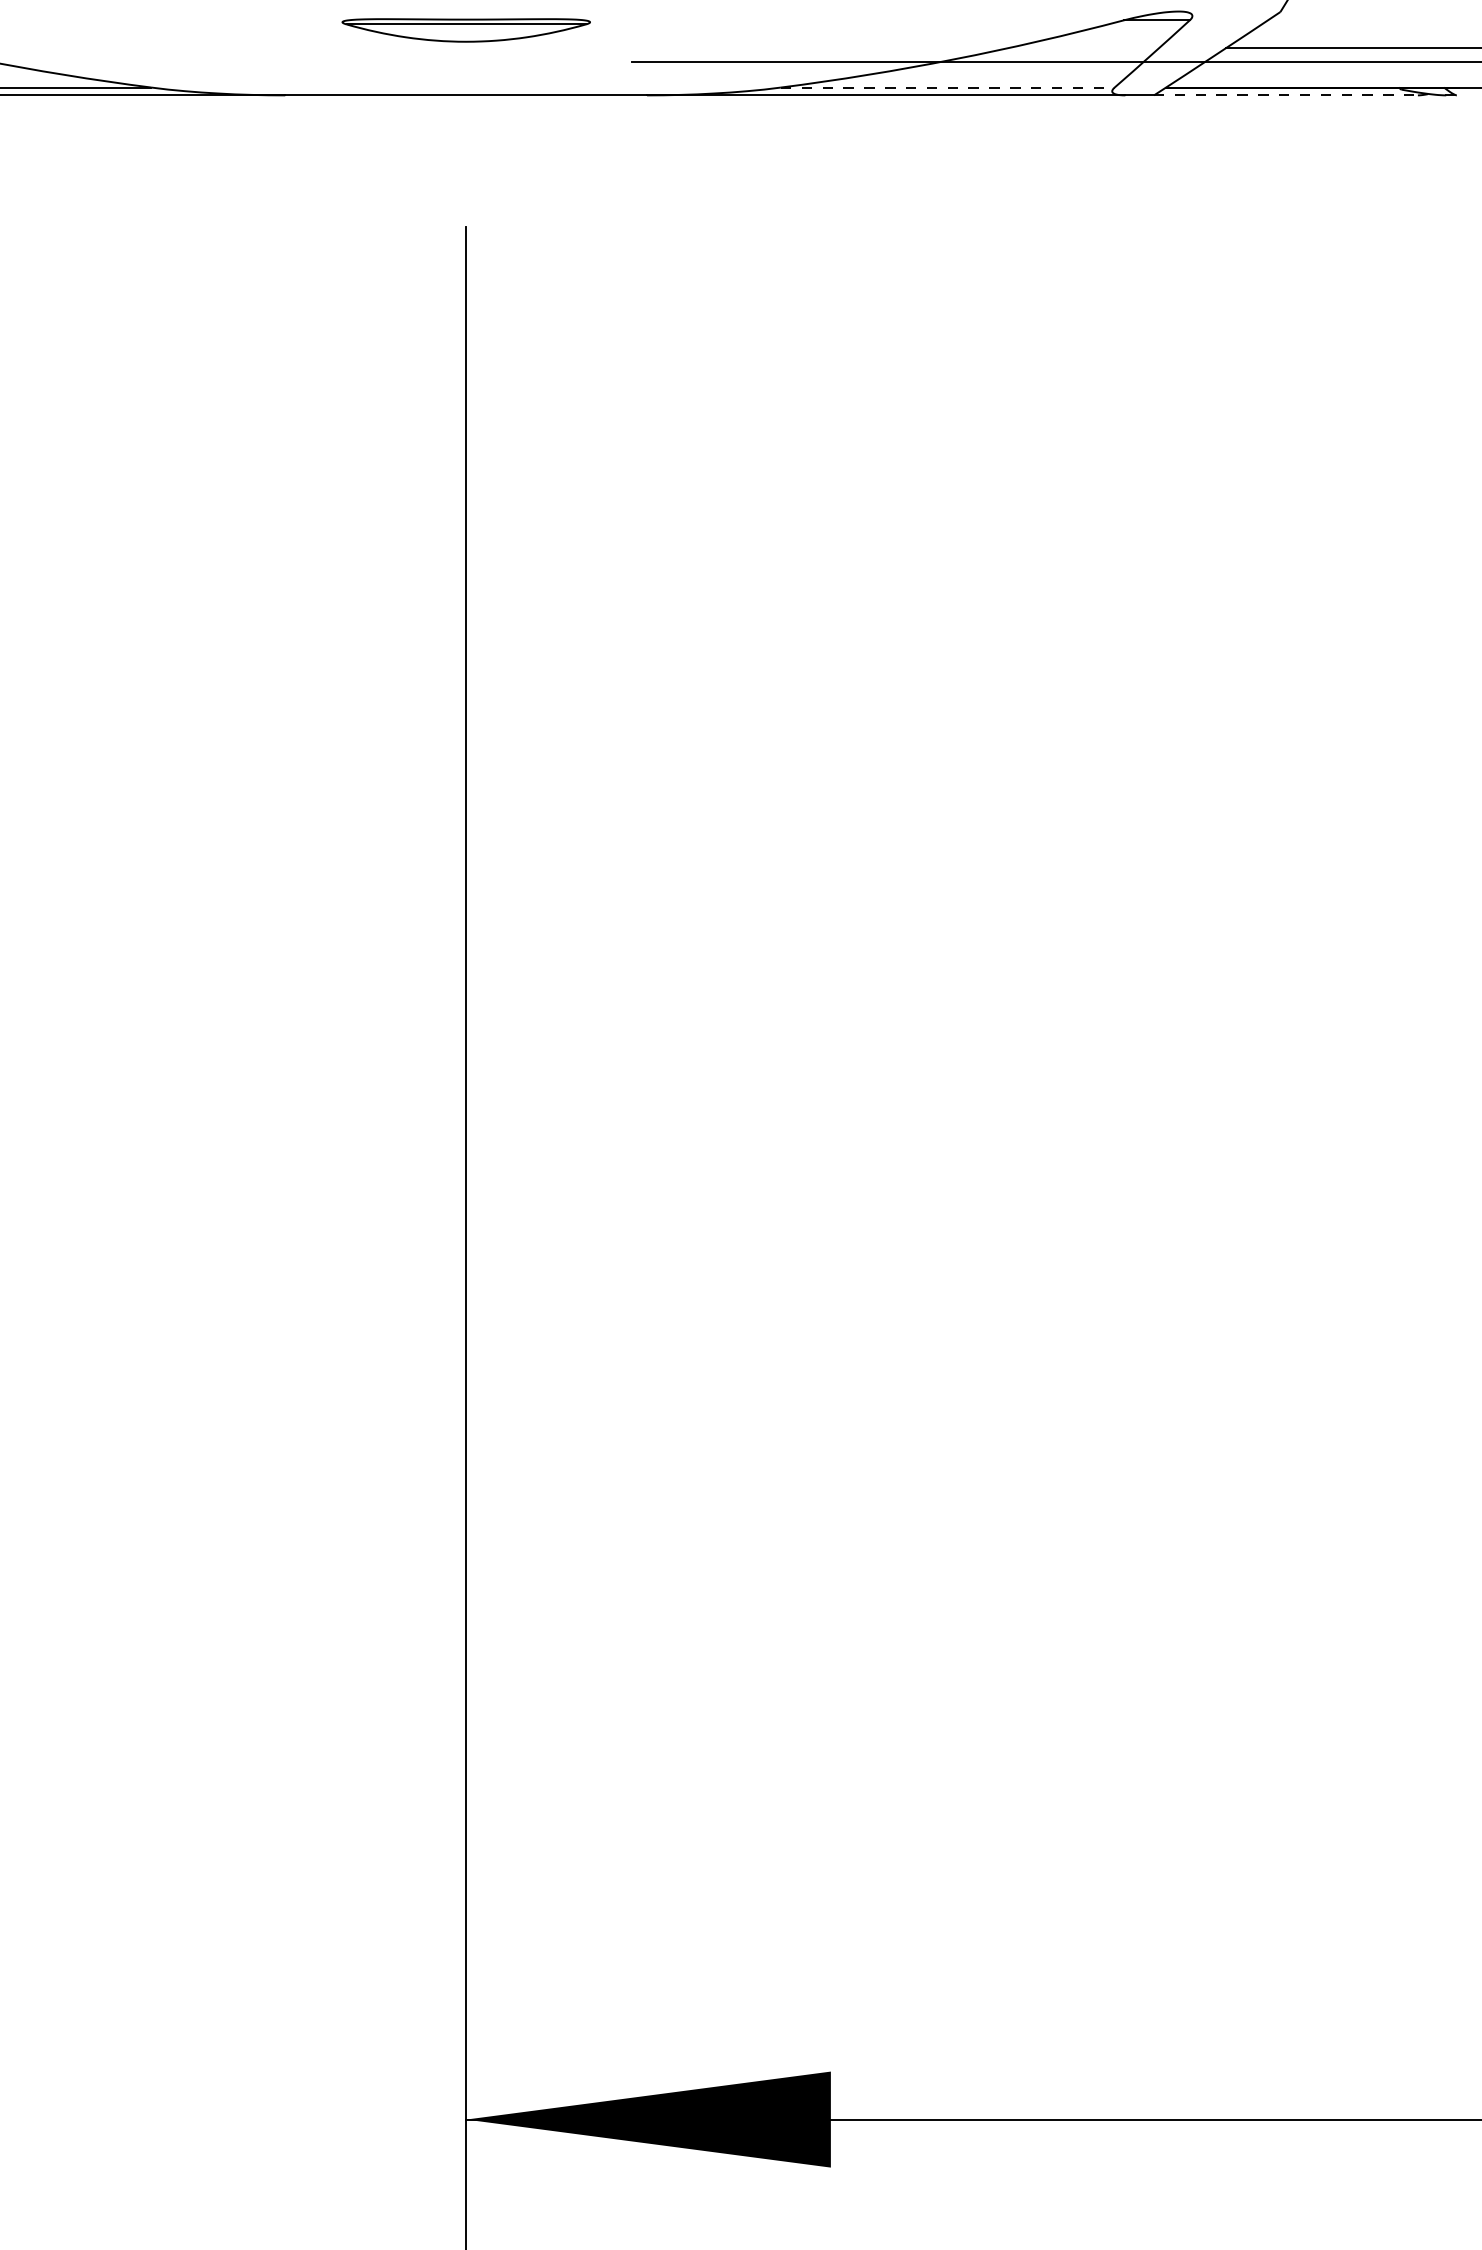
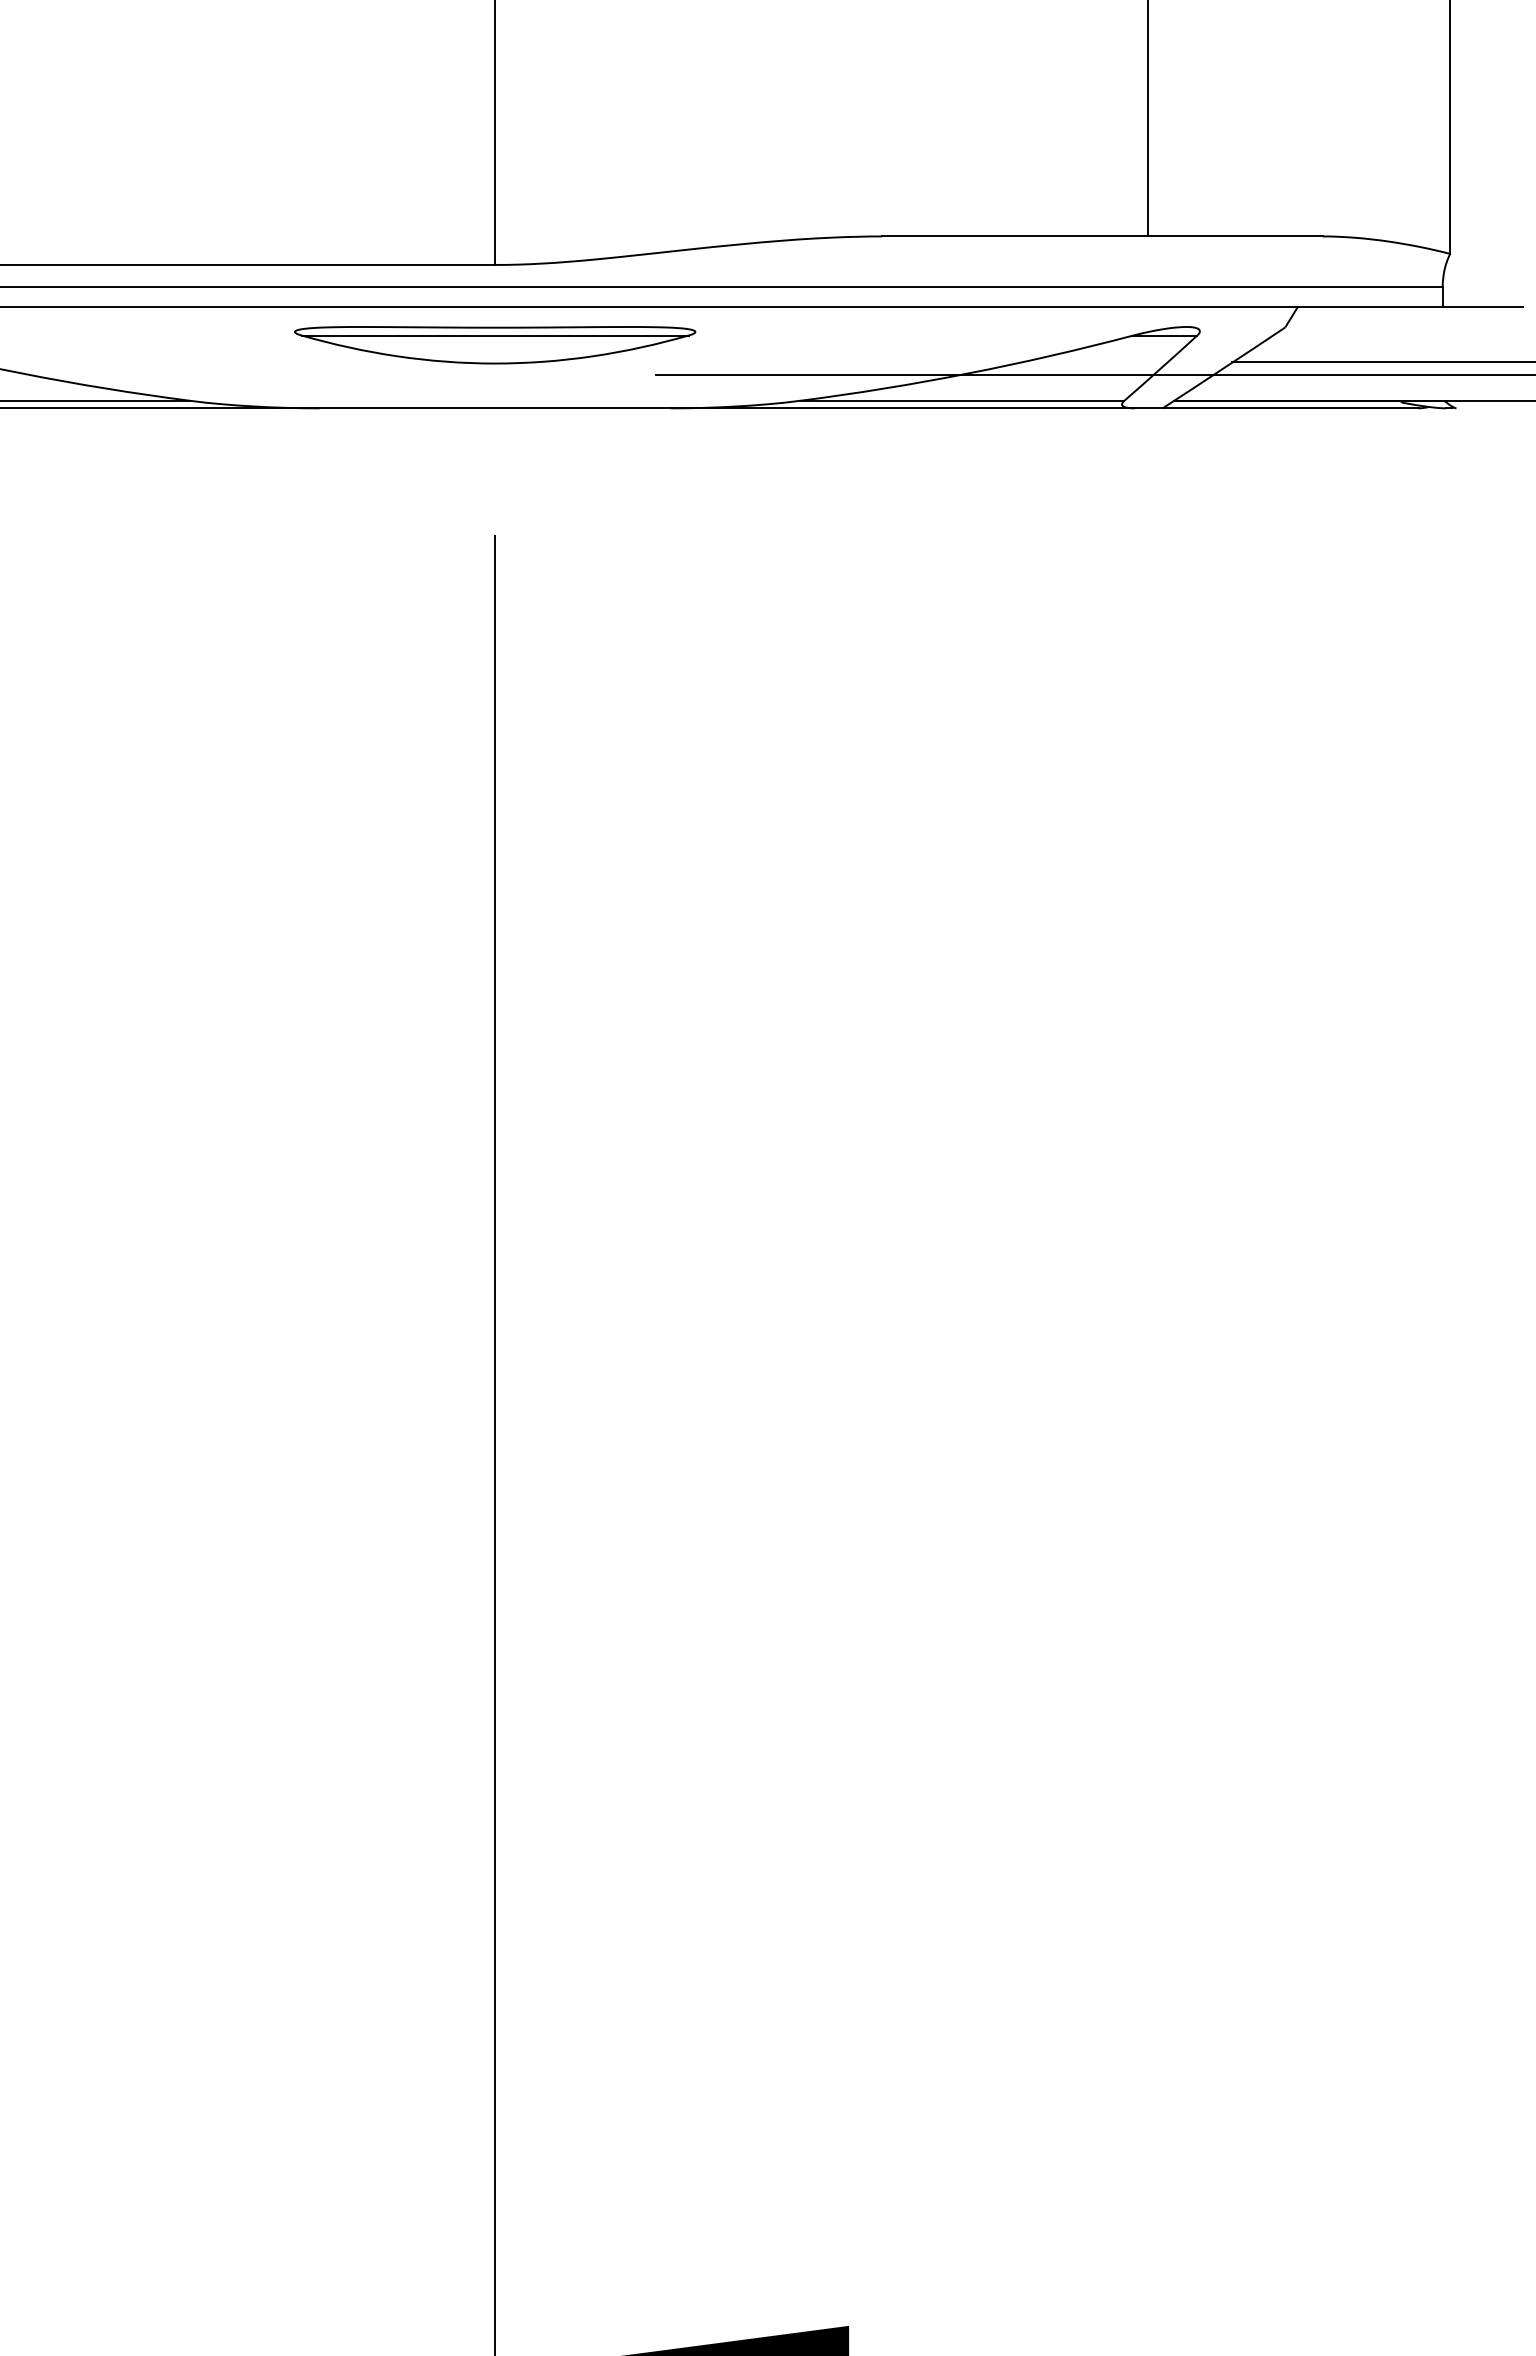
part: (466, 30) -> (495, 345), size x1.67
line: (947, 87) -> (962, 400), dashed -> solid
line: (1286, 95) -> (1291, 408), dashed -> solid

